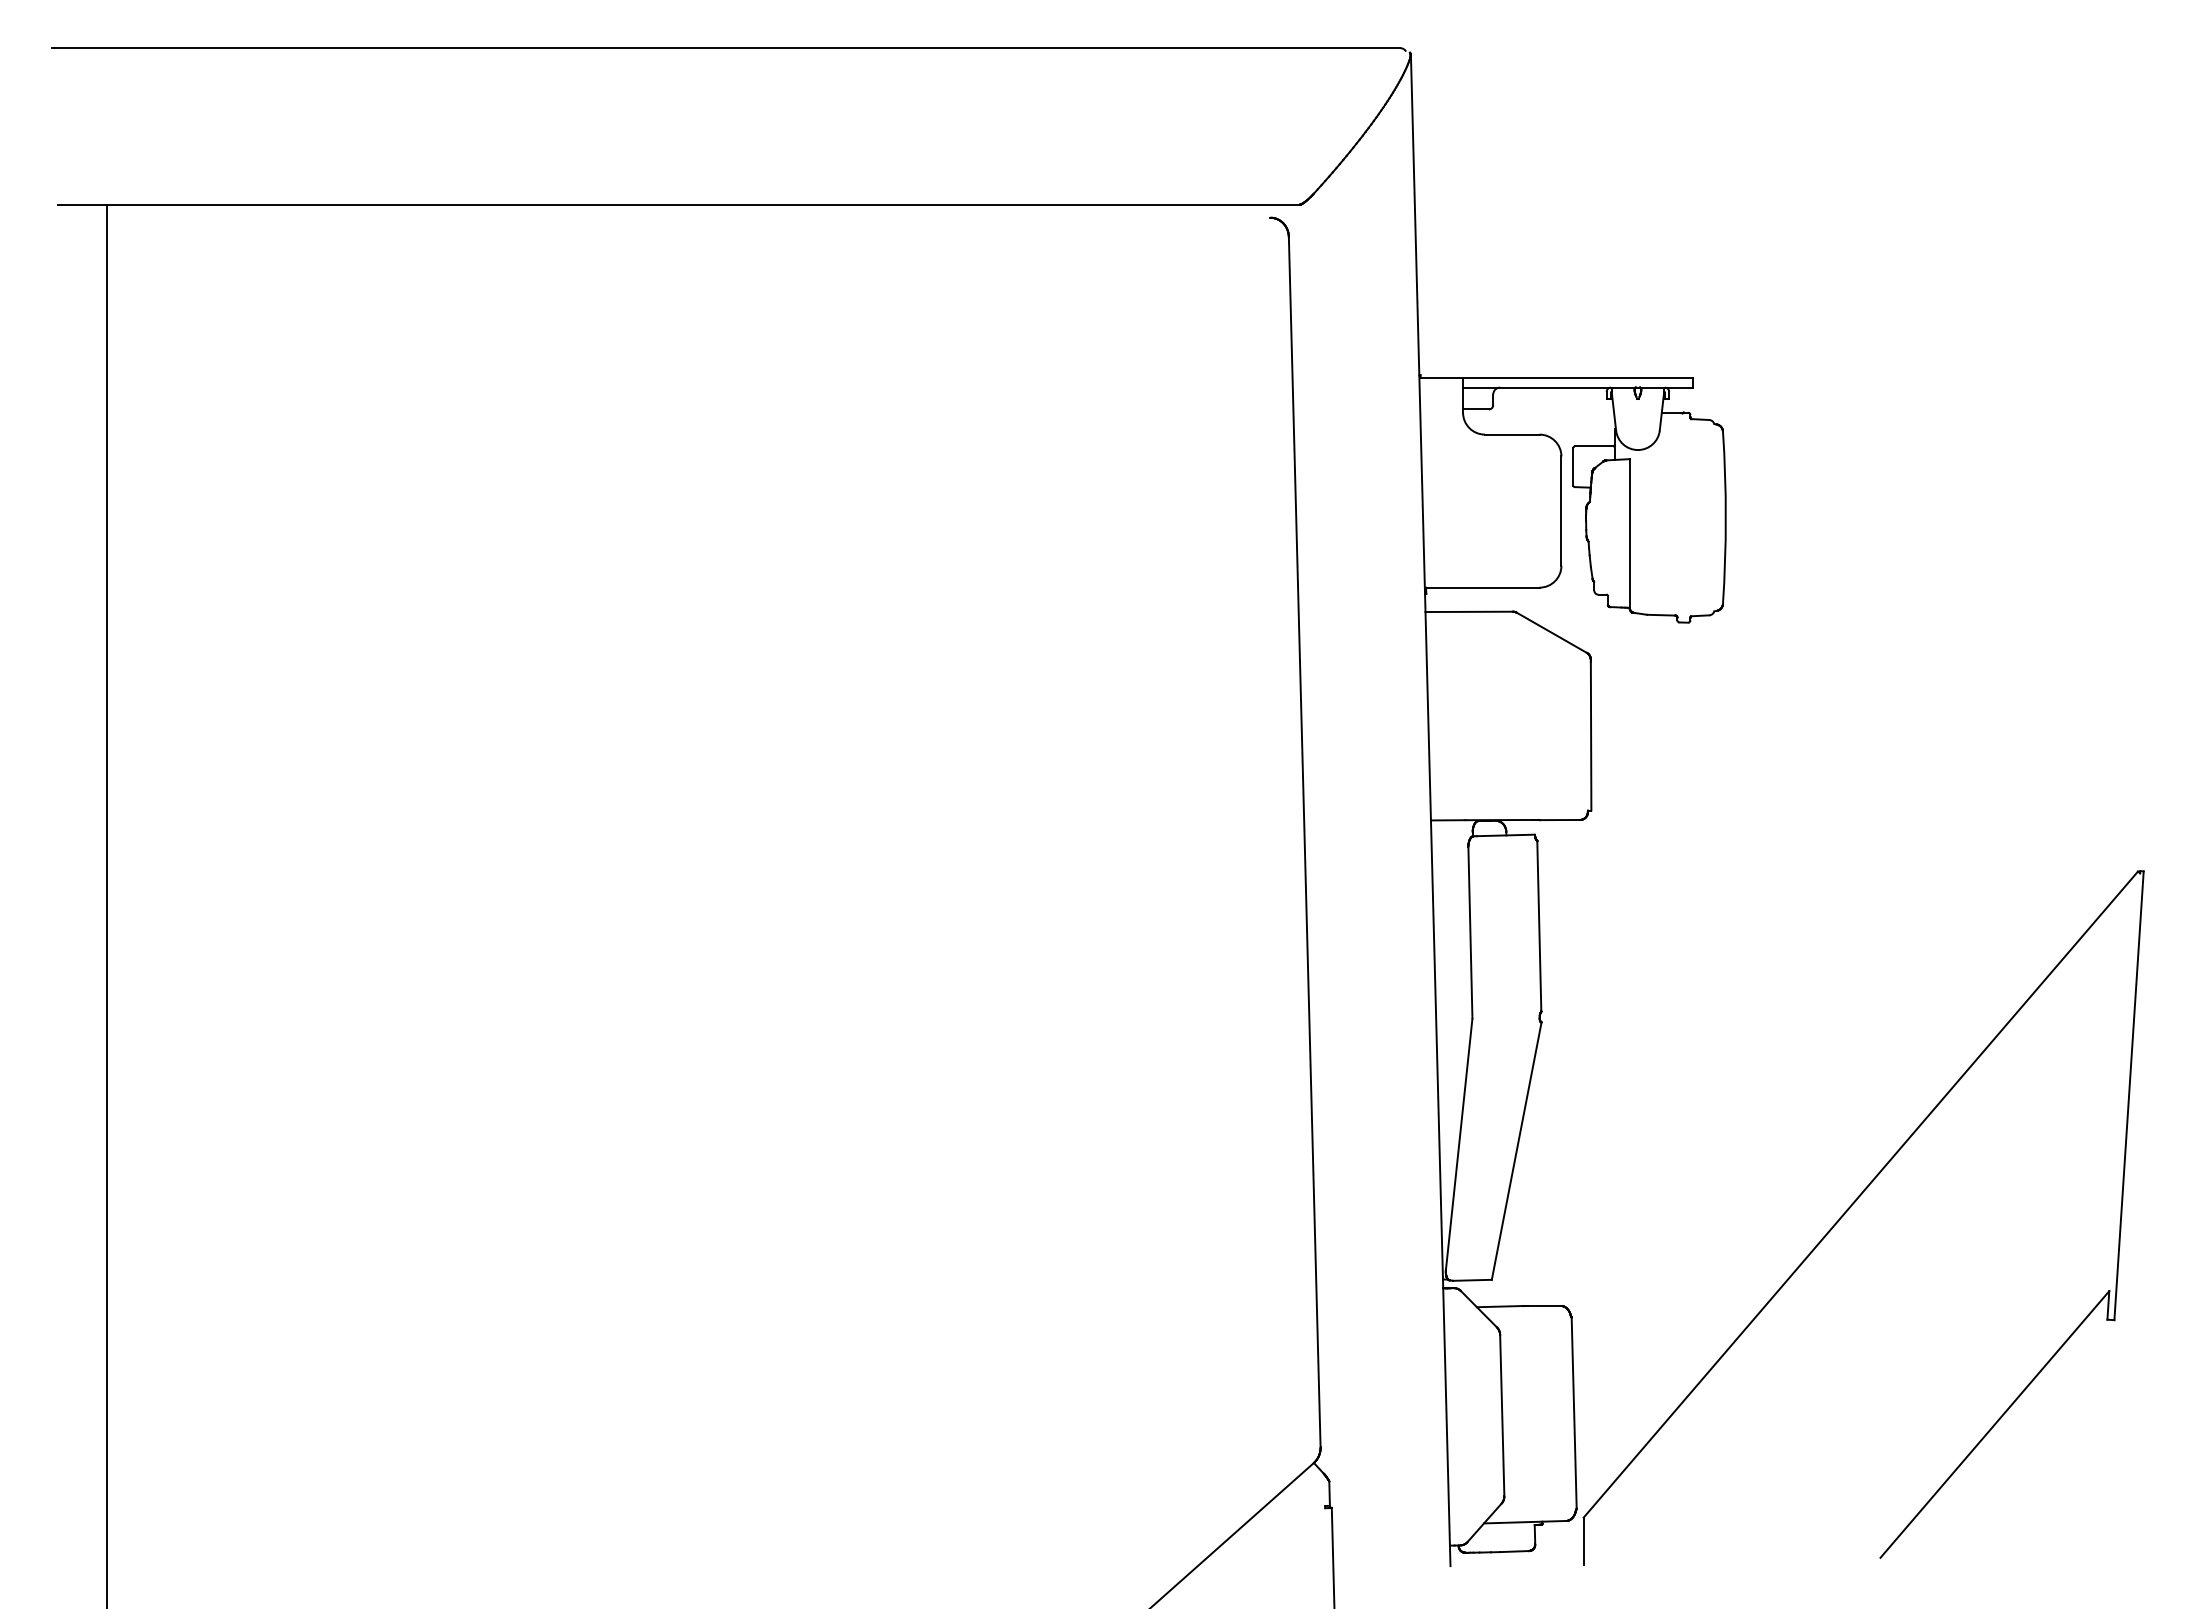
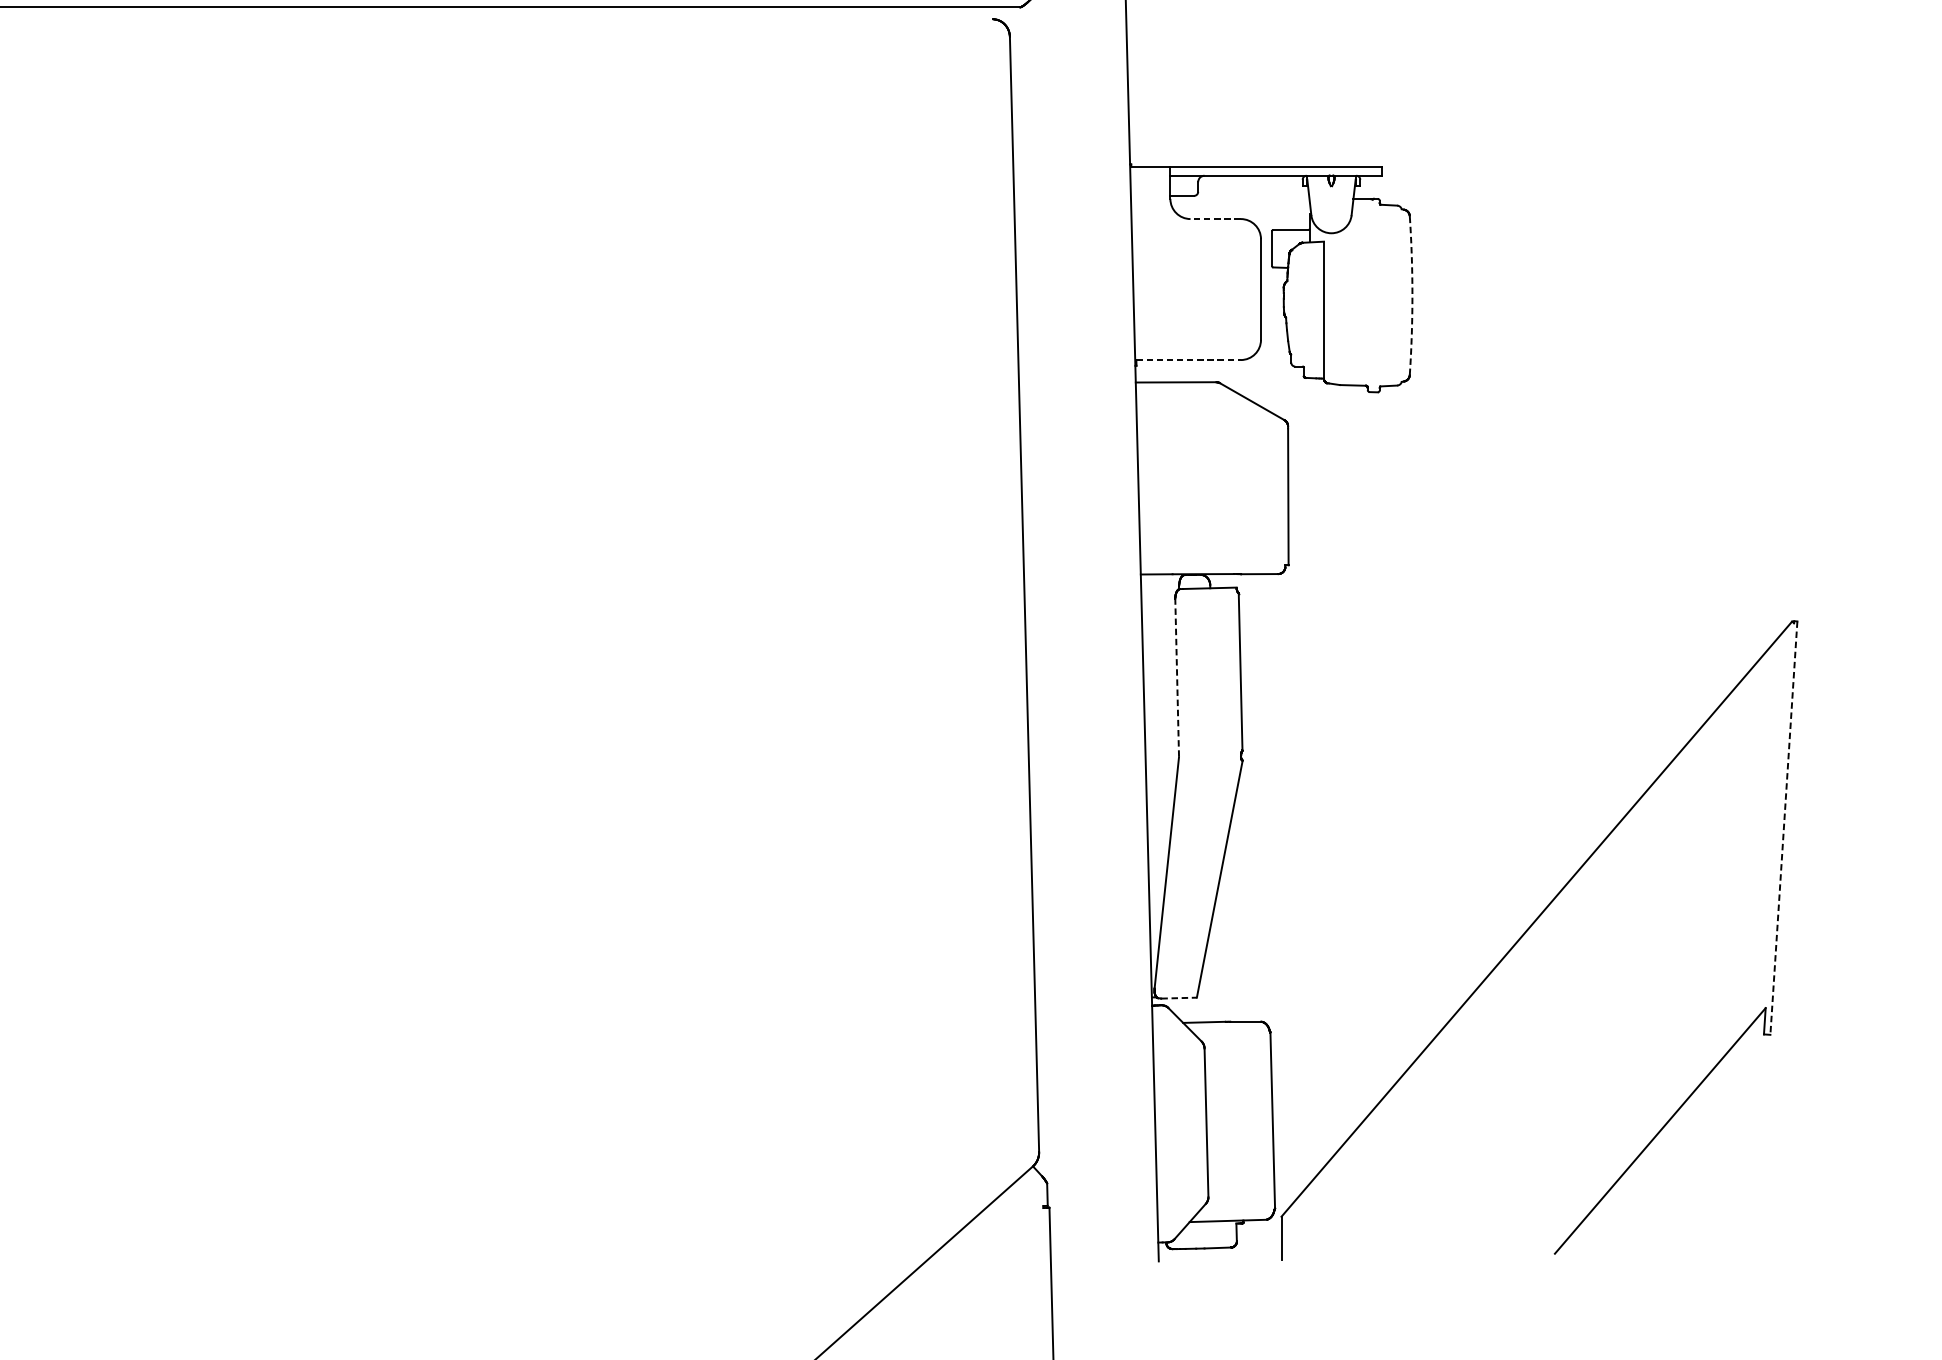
line: (1511, 434) -> (1215, 218), solid -> dashed
arc: (1725, 517) -> (1412, 295), solid -> dashed
line: (1482, 587) -> (1188, 359), solid -> dashed
line: (1470, 932) -> (1177, 677), solid -> dashed
line: (2129, 1095) -> (1784, 827), solid -> dashed
line: (1473, 1280) -> (1180, 998), solid -> dashed

